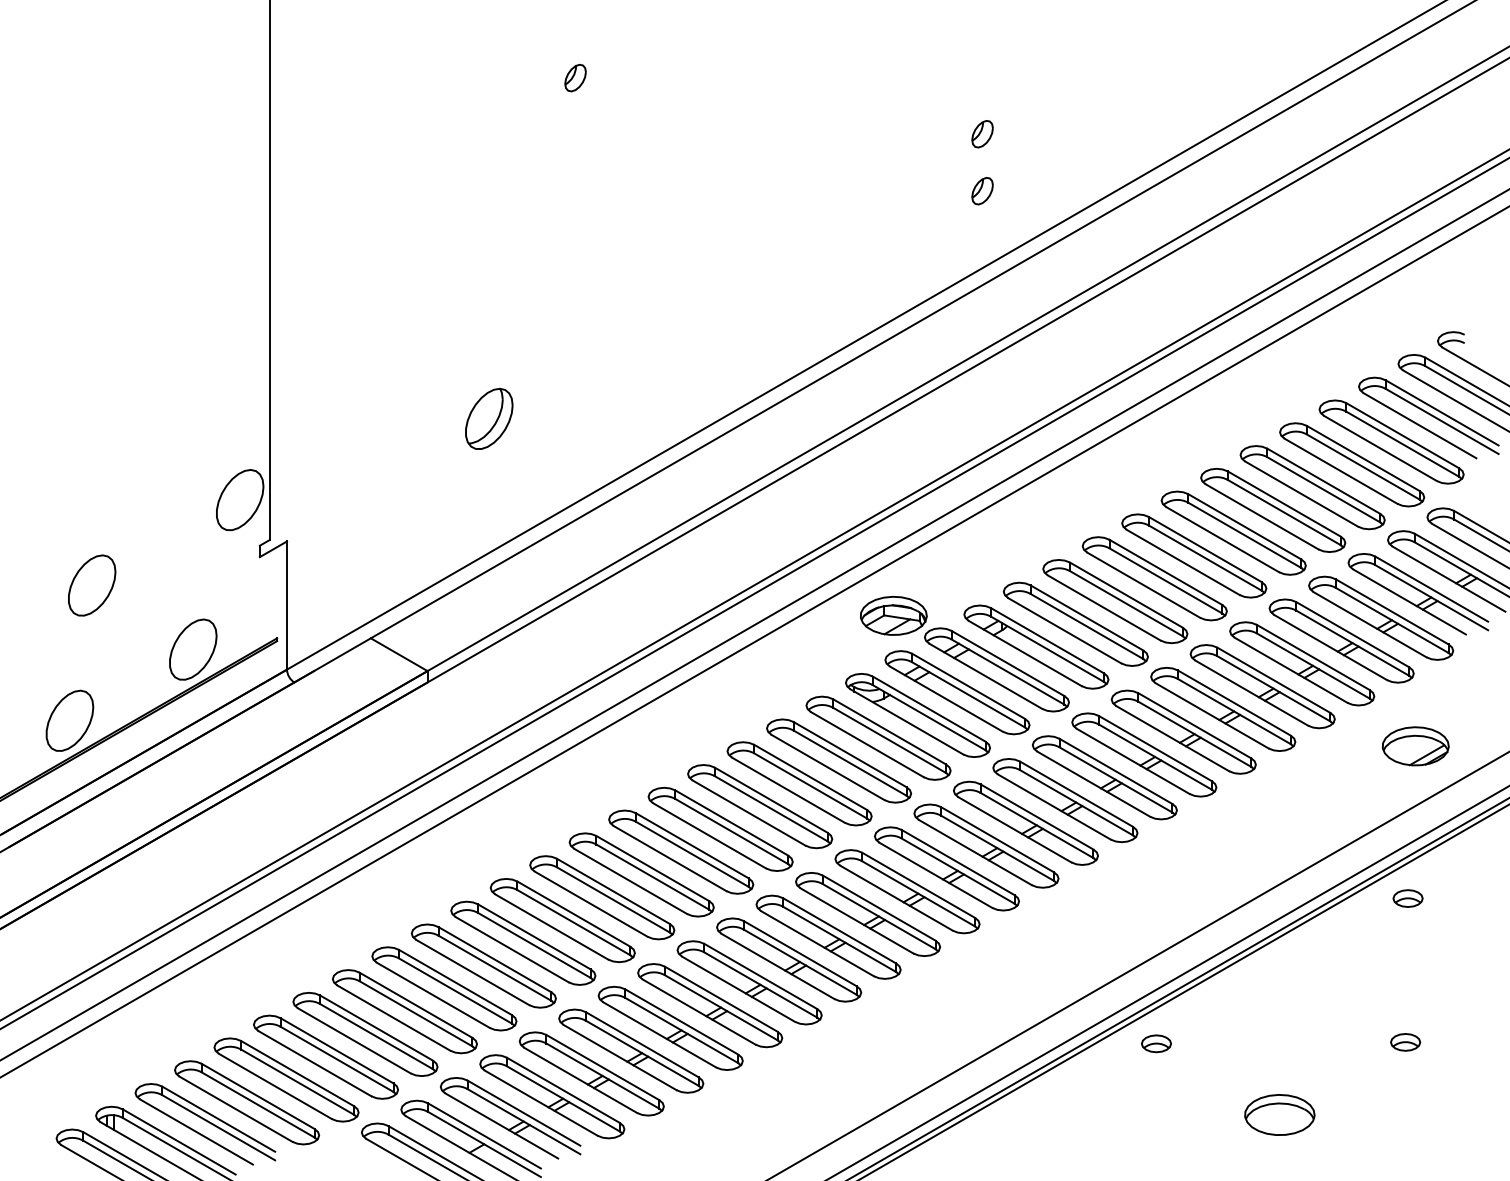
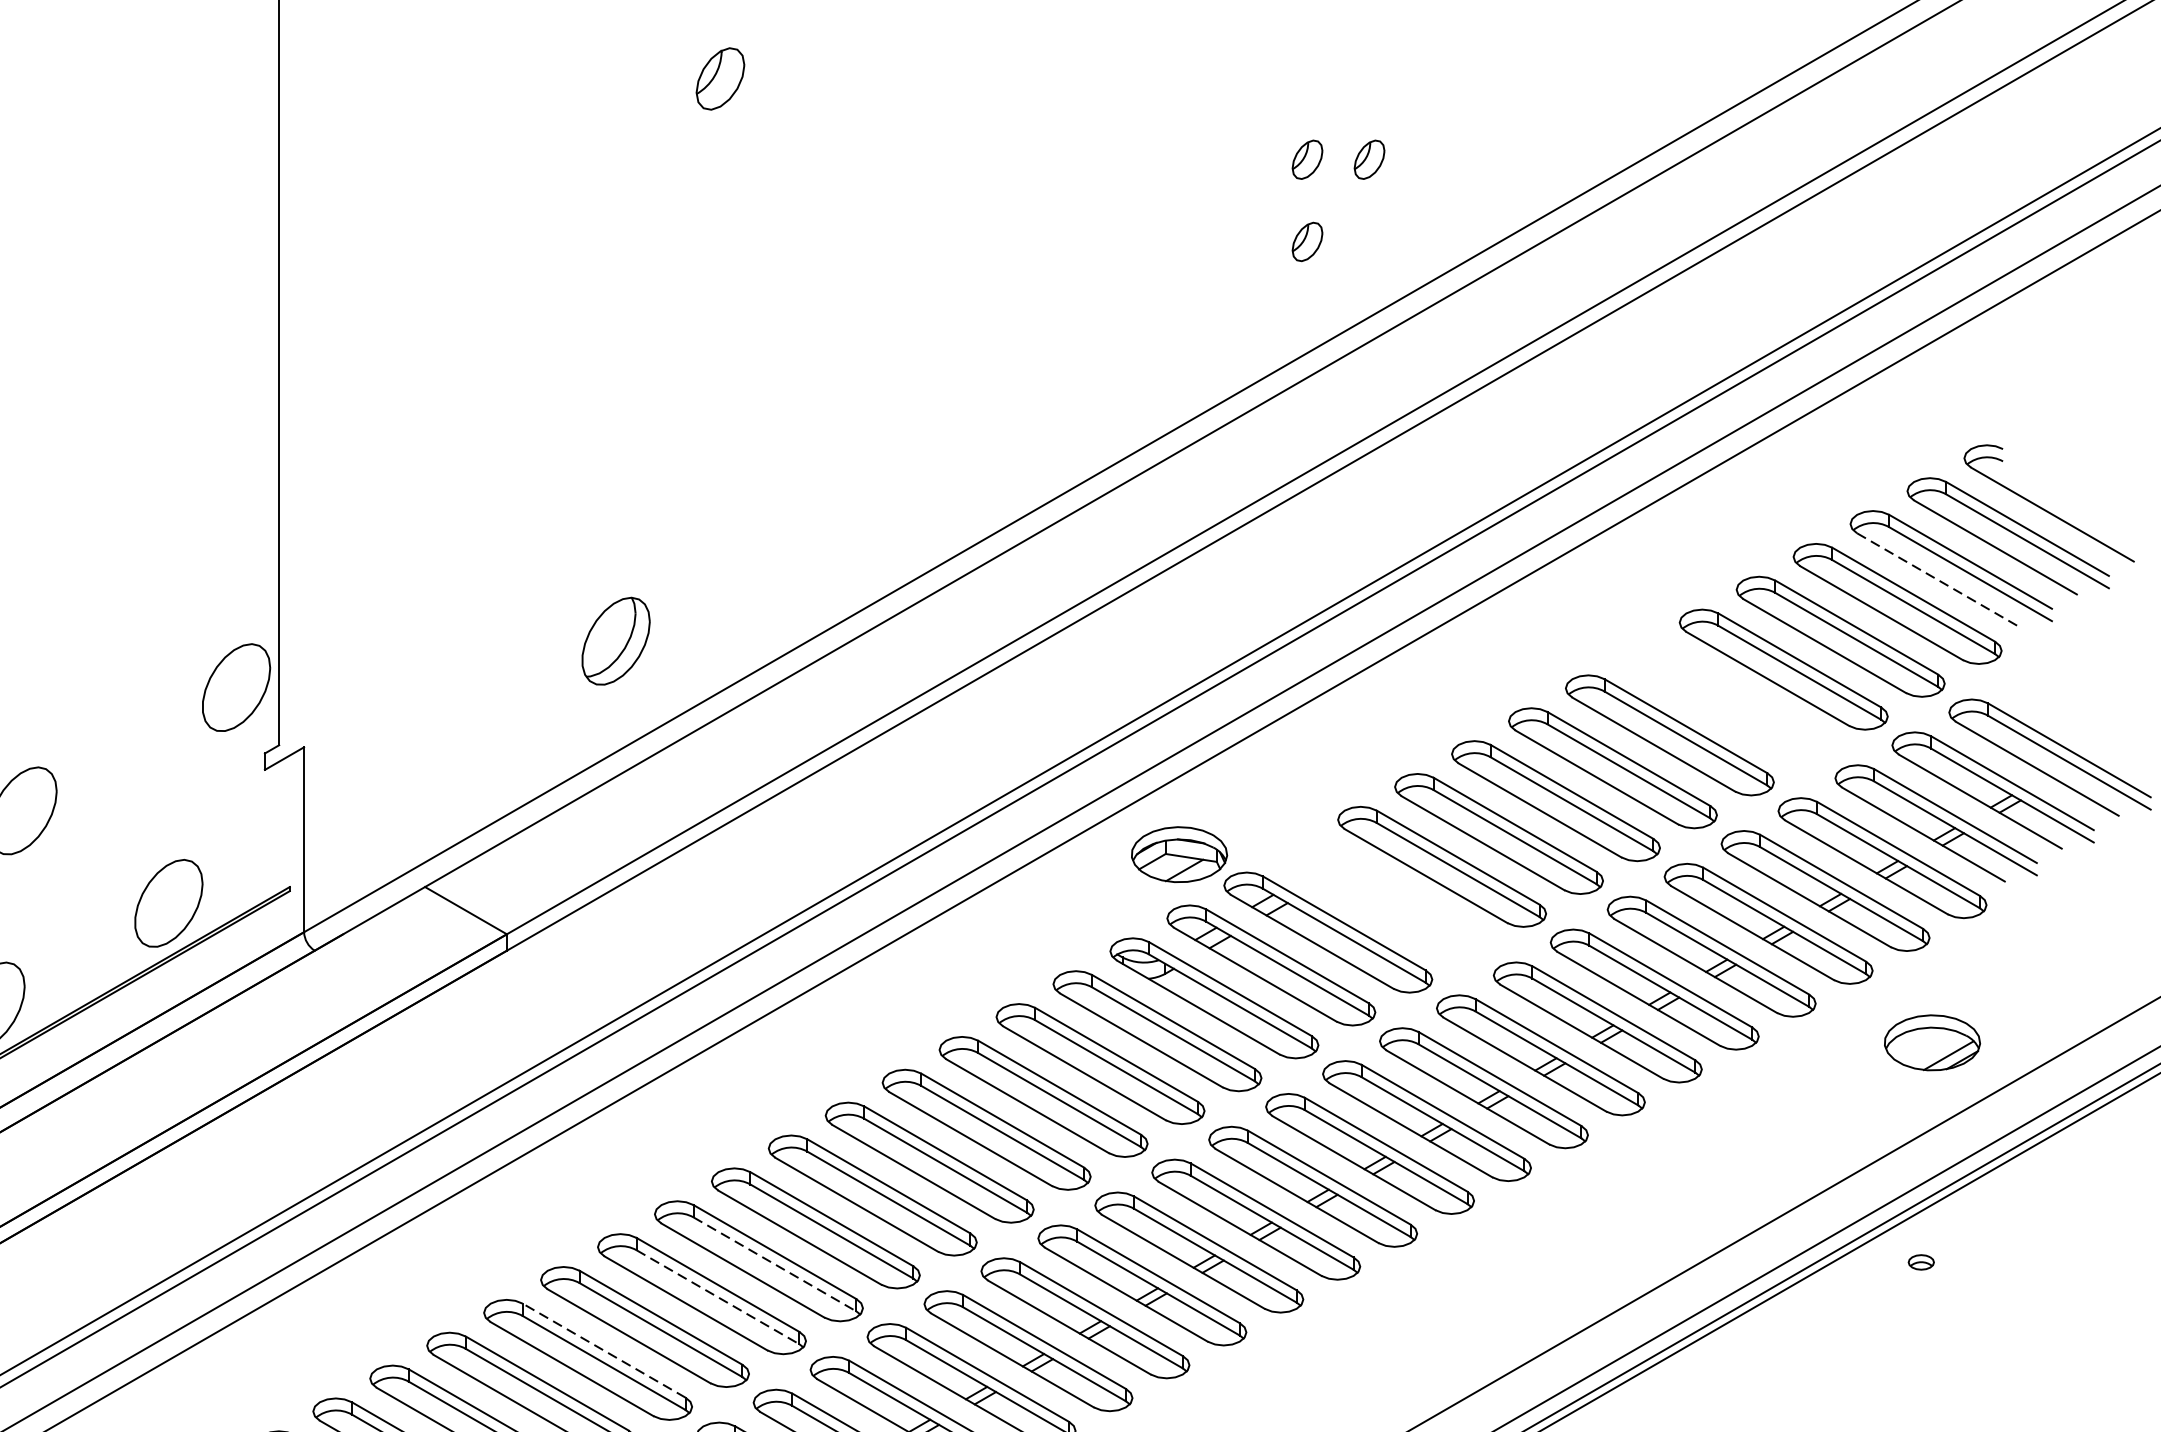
part: (575, 77) -> (720, 77), size x1.6
part: (1025, 134) -> (1369, 160), added
part: (489, 418) -> (616, 640), moved
line: (1420, 425) -> (1939, 580), solid -> dashed
part: (1273, 509) -> (1727, 701), removed
part: (1036, 646) -> (1385, 898), removed
part: (1407, 898) -> (1920, 1262), size x0.6
line: (613, 900) -> (775, 1265), solid -> dashed
line: (574, 922) -> (718, 1296), solid -> dashed
line: (494, 959) -> (603, 1350), solid -> dashed

